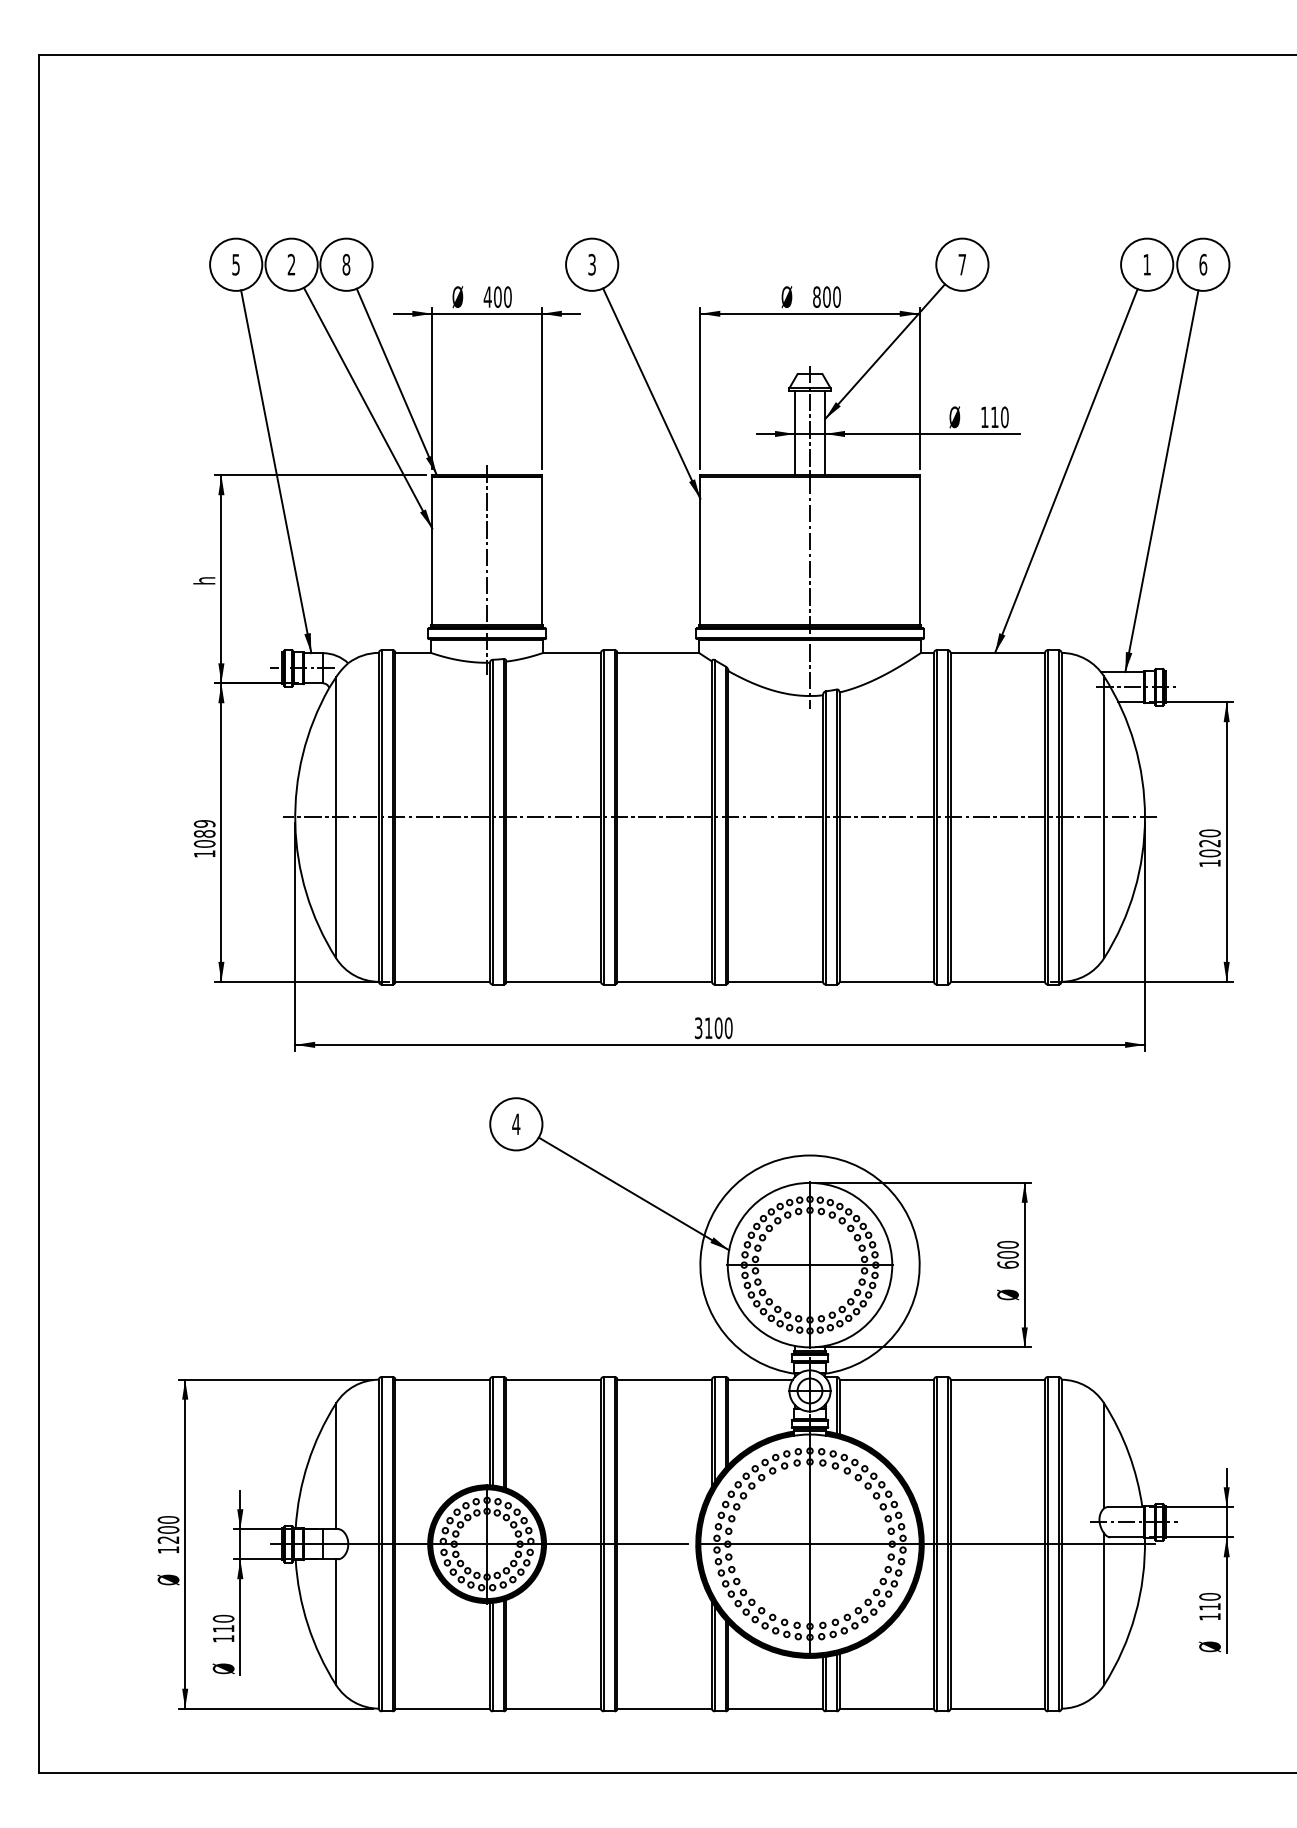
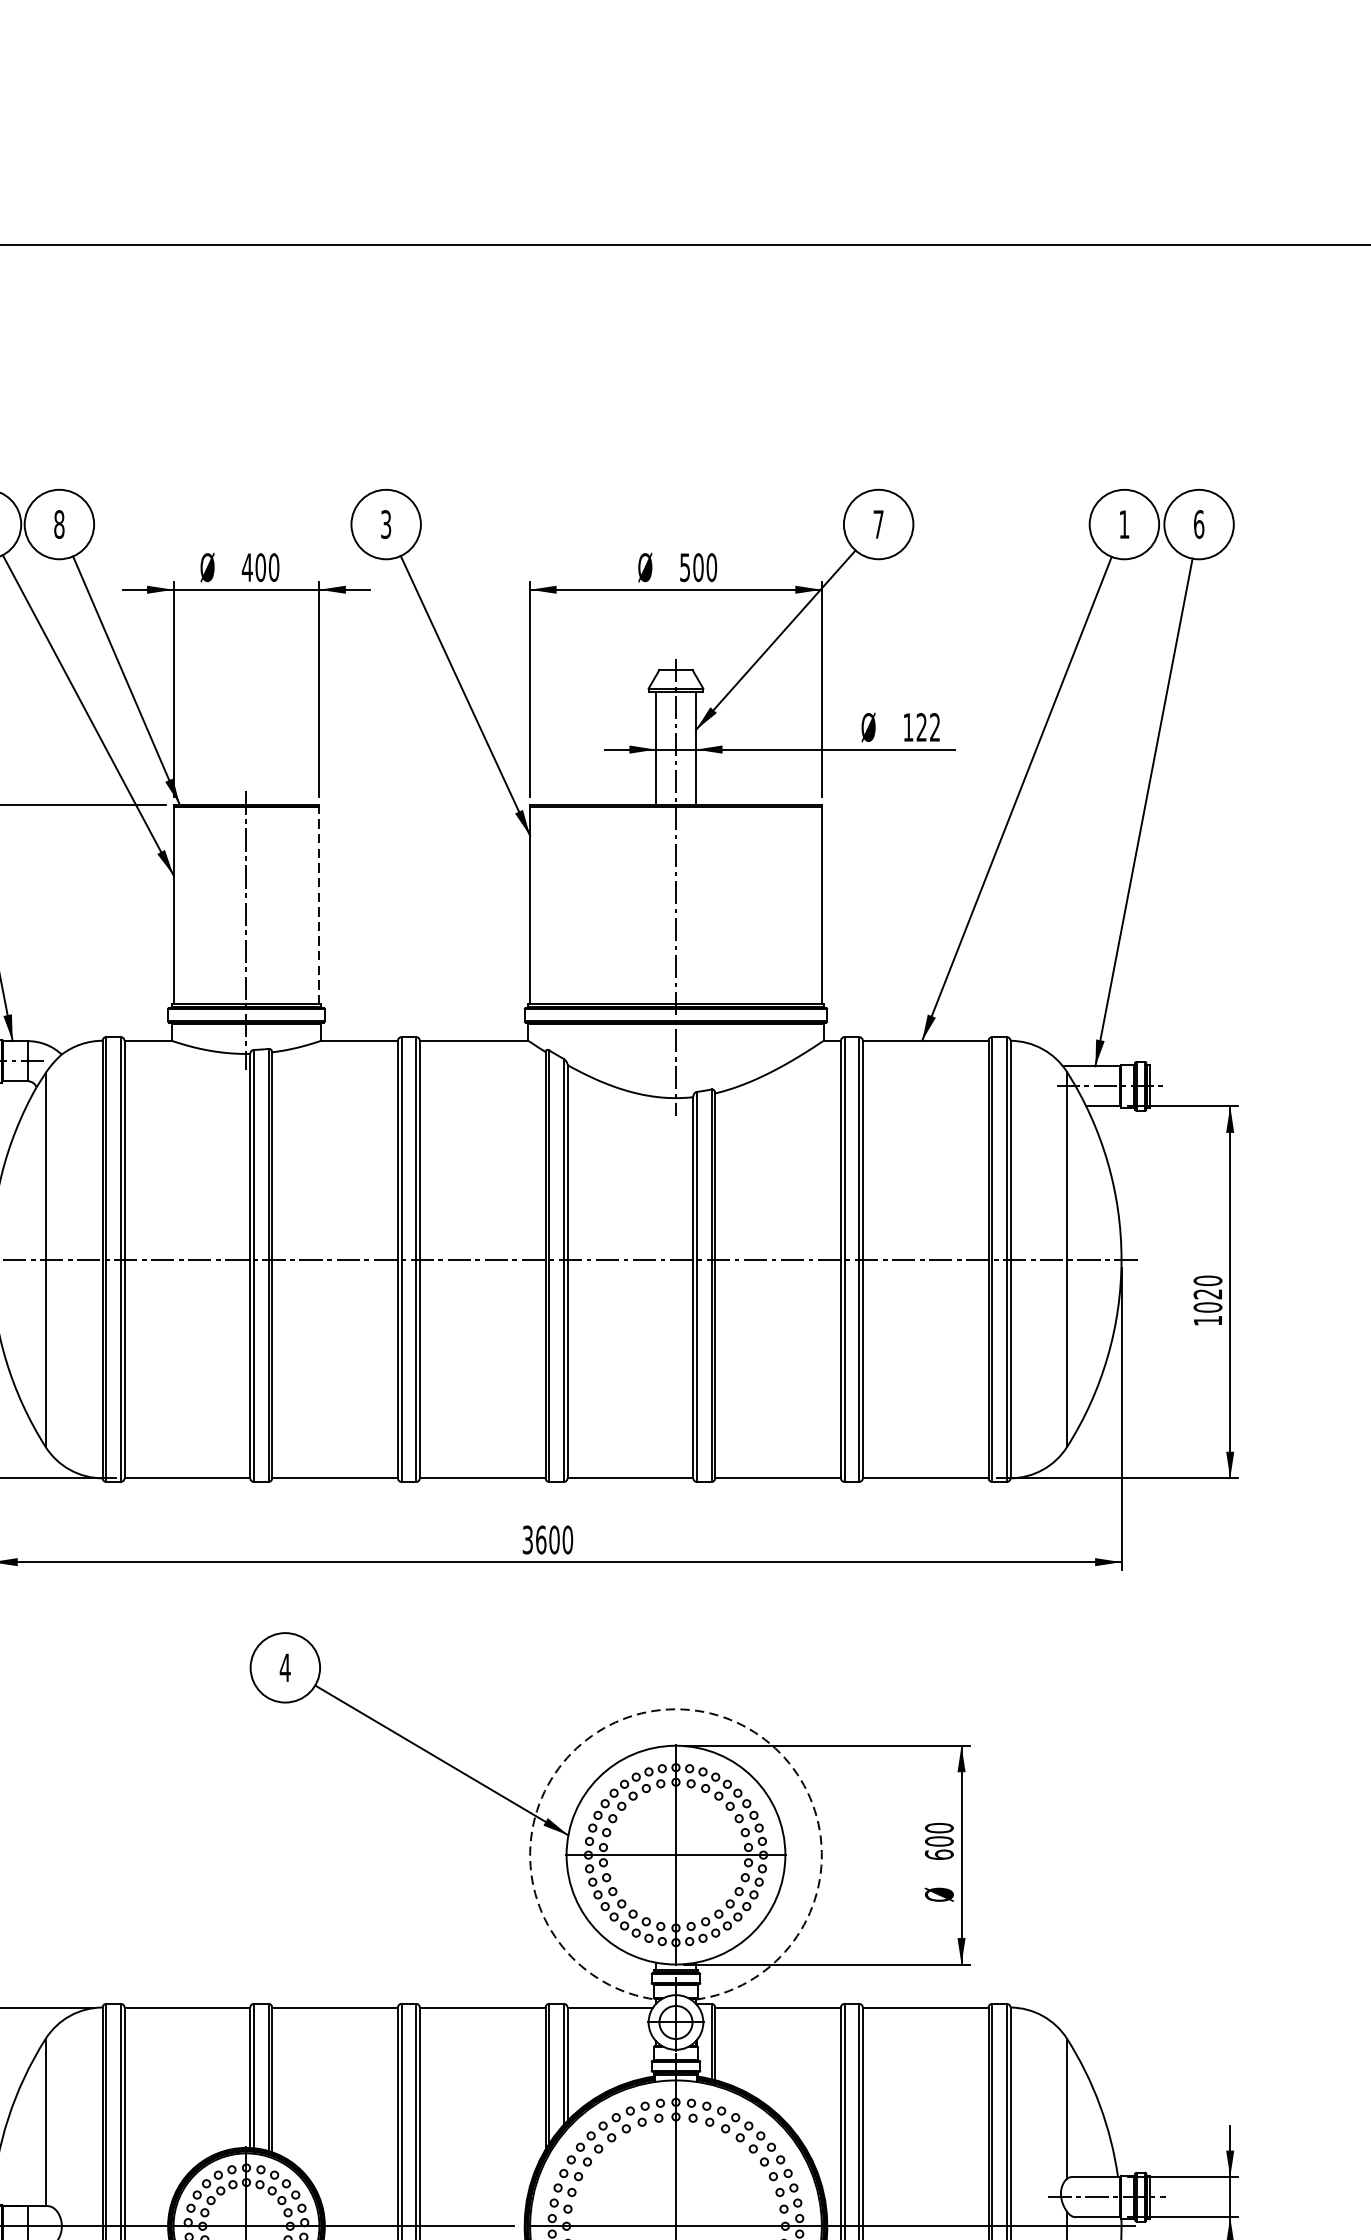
text: (816, 296) -> (684, 566), 800 -> 500
text: (999, 417) -> (928, 727), 110 -> 122
line: (541, 550) -> (318, 904), solid -> dashed
text: (708, 1028) -> (540, 1540), 3100 -> 3600
arc: (810, 1155) -> (676, 1709), solid -> dashed

